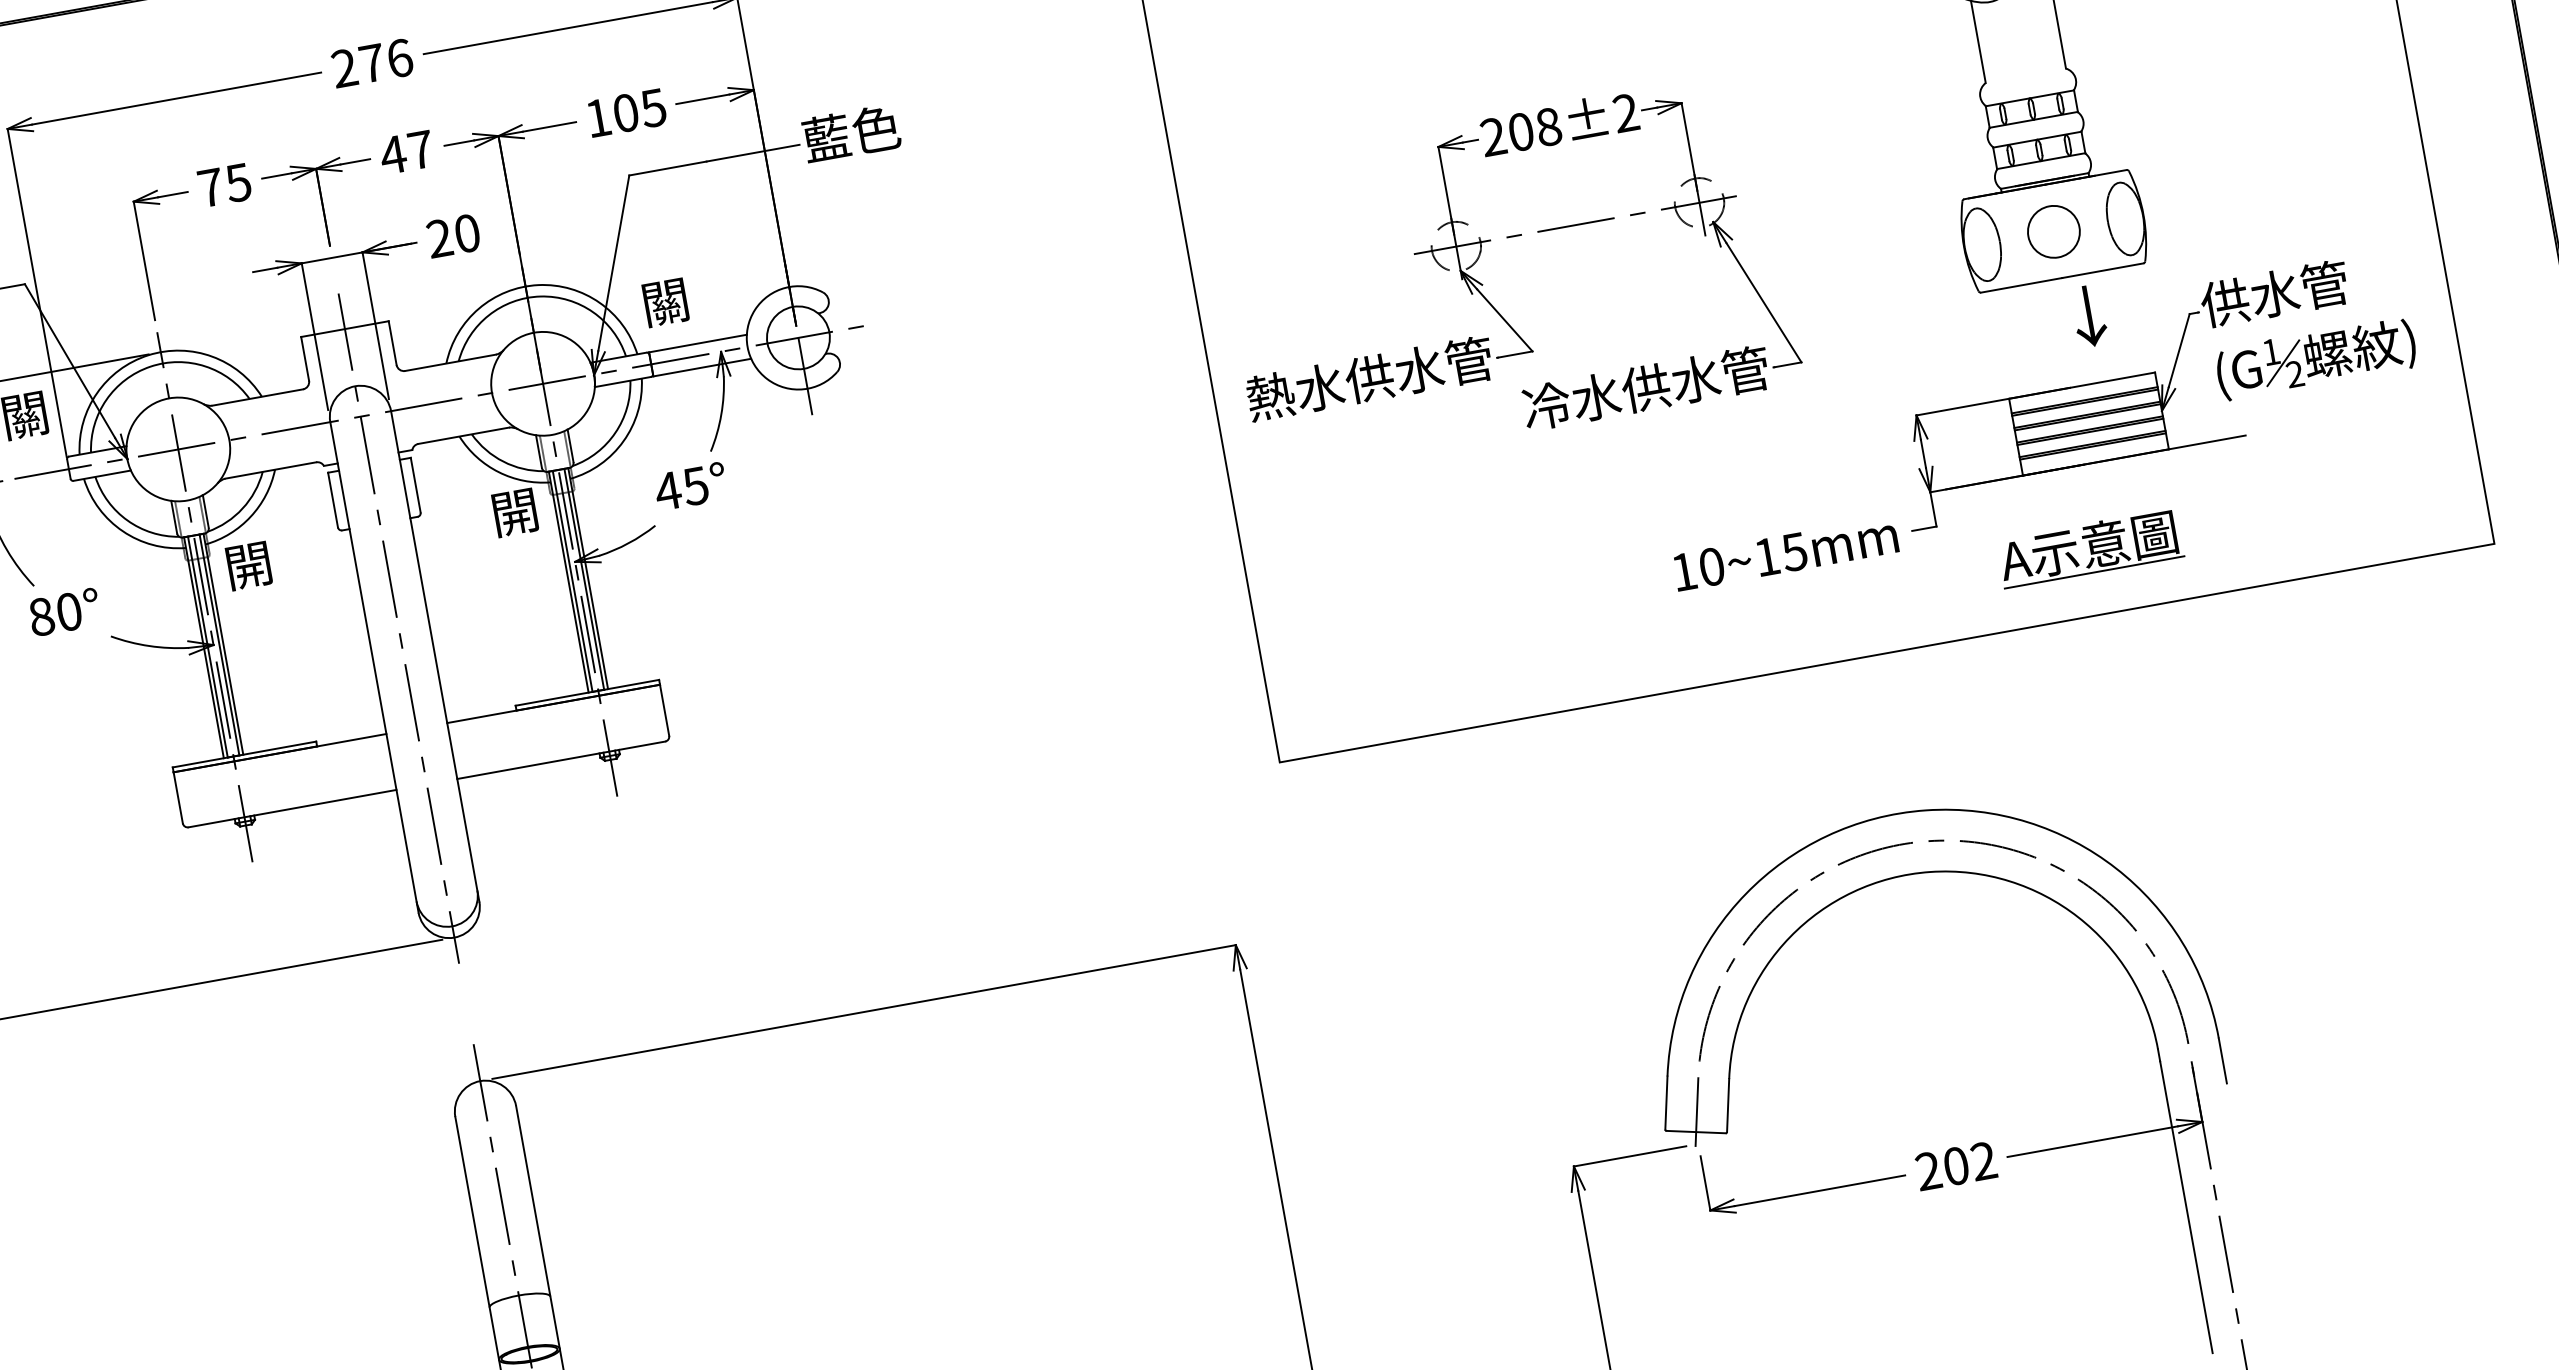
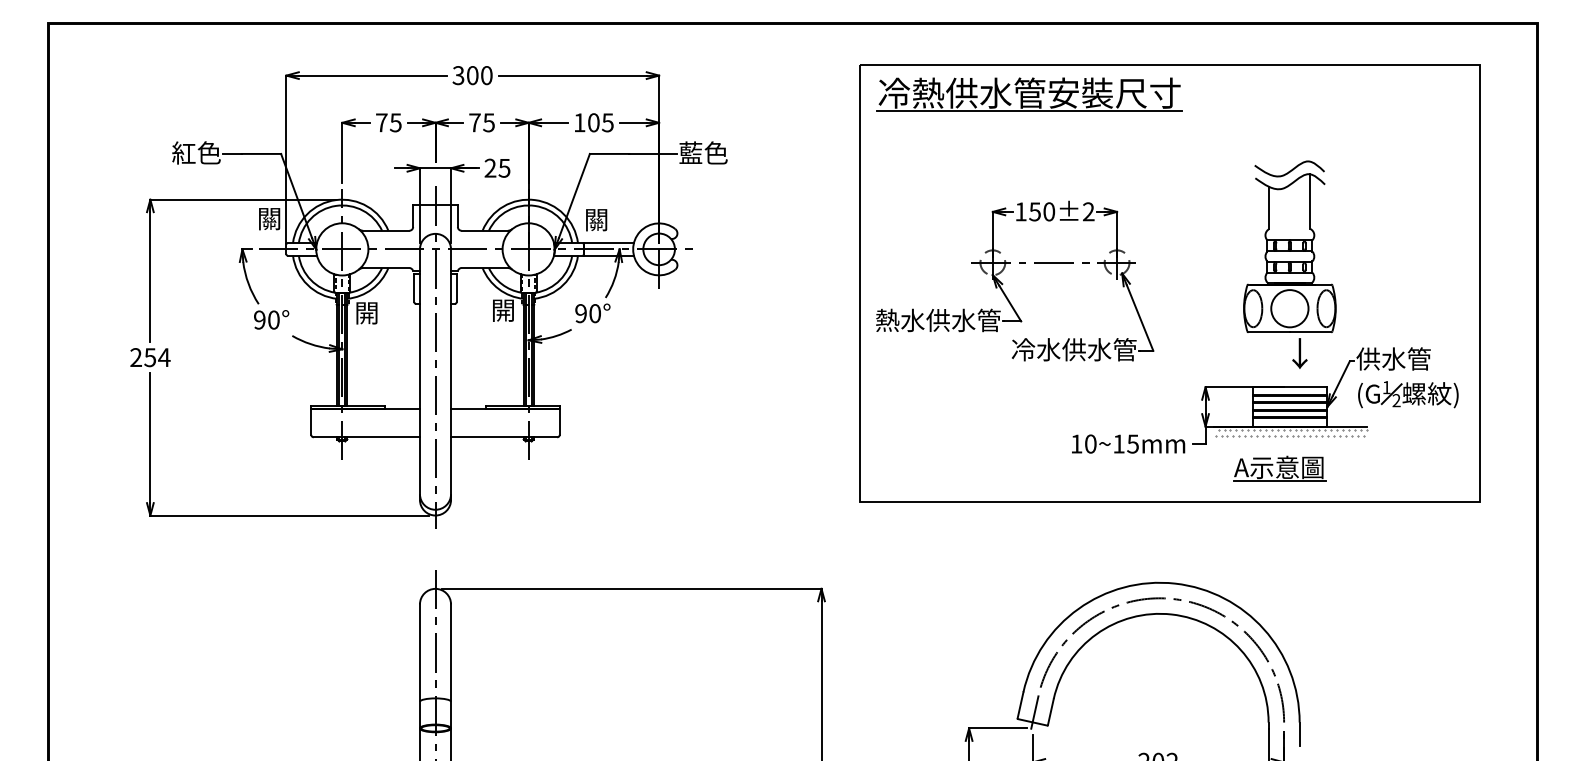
text: (371, 63) -> (472, 75), 276 -> 300
text: (1521, 131) -> (1035, 211), 208±2 -> 150±2
text: (406, 152) -> (481, 122), 47 -> 75
circle: (2053, 231) -> (1289, 308), size x1.43
text: (466, 232) -> (504, 167), 20 -> 25
hatch: (2099, 475) -> (1290, 433), added
text: (680, 488) -> (587, 313), 45° -> 90°
text: (40, 615) -> (259, 319), 80° -> 90°

